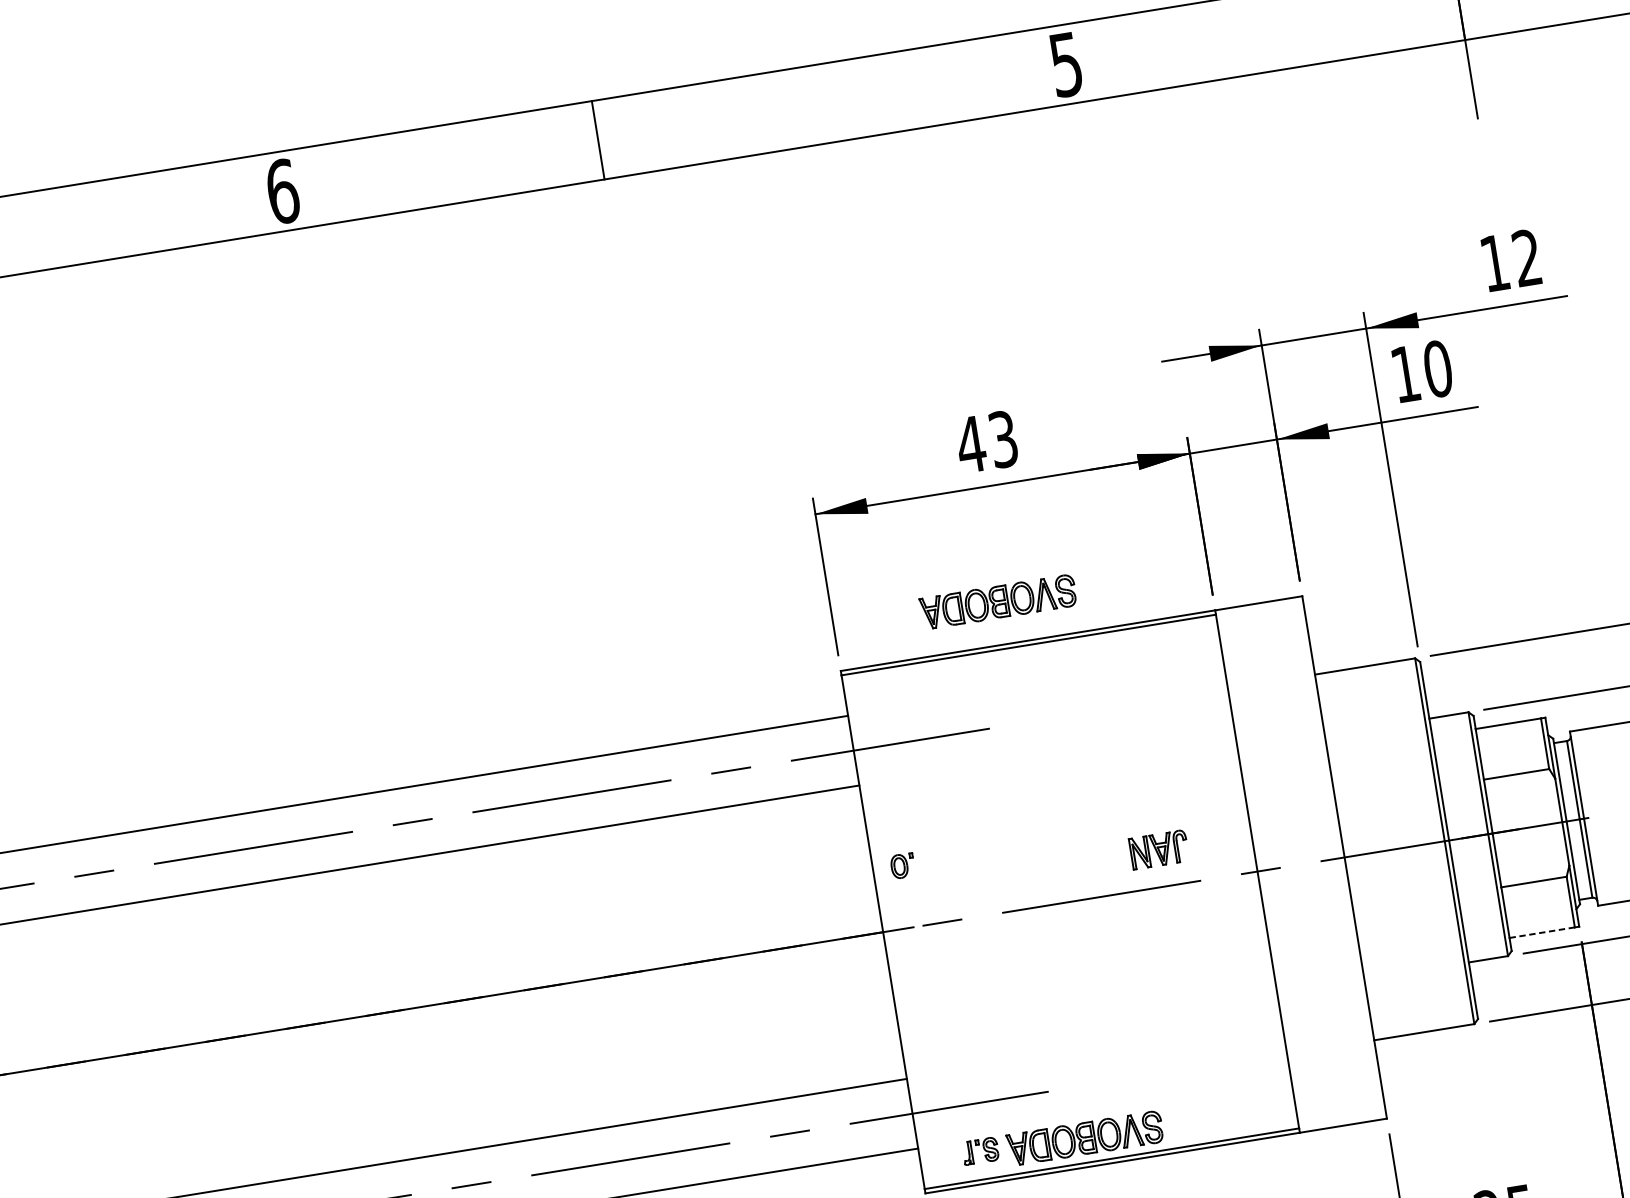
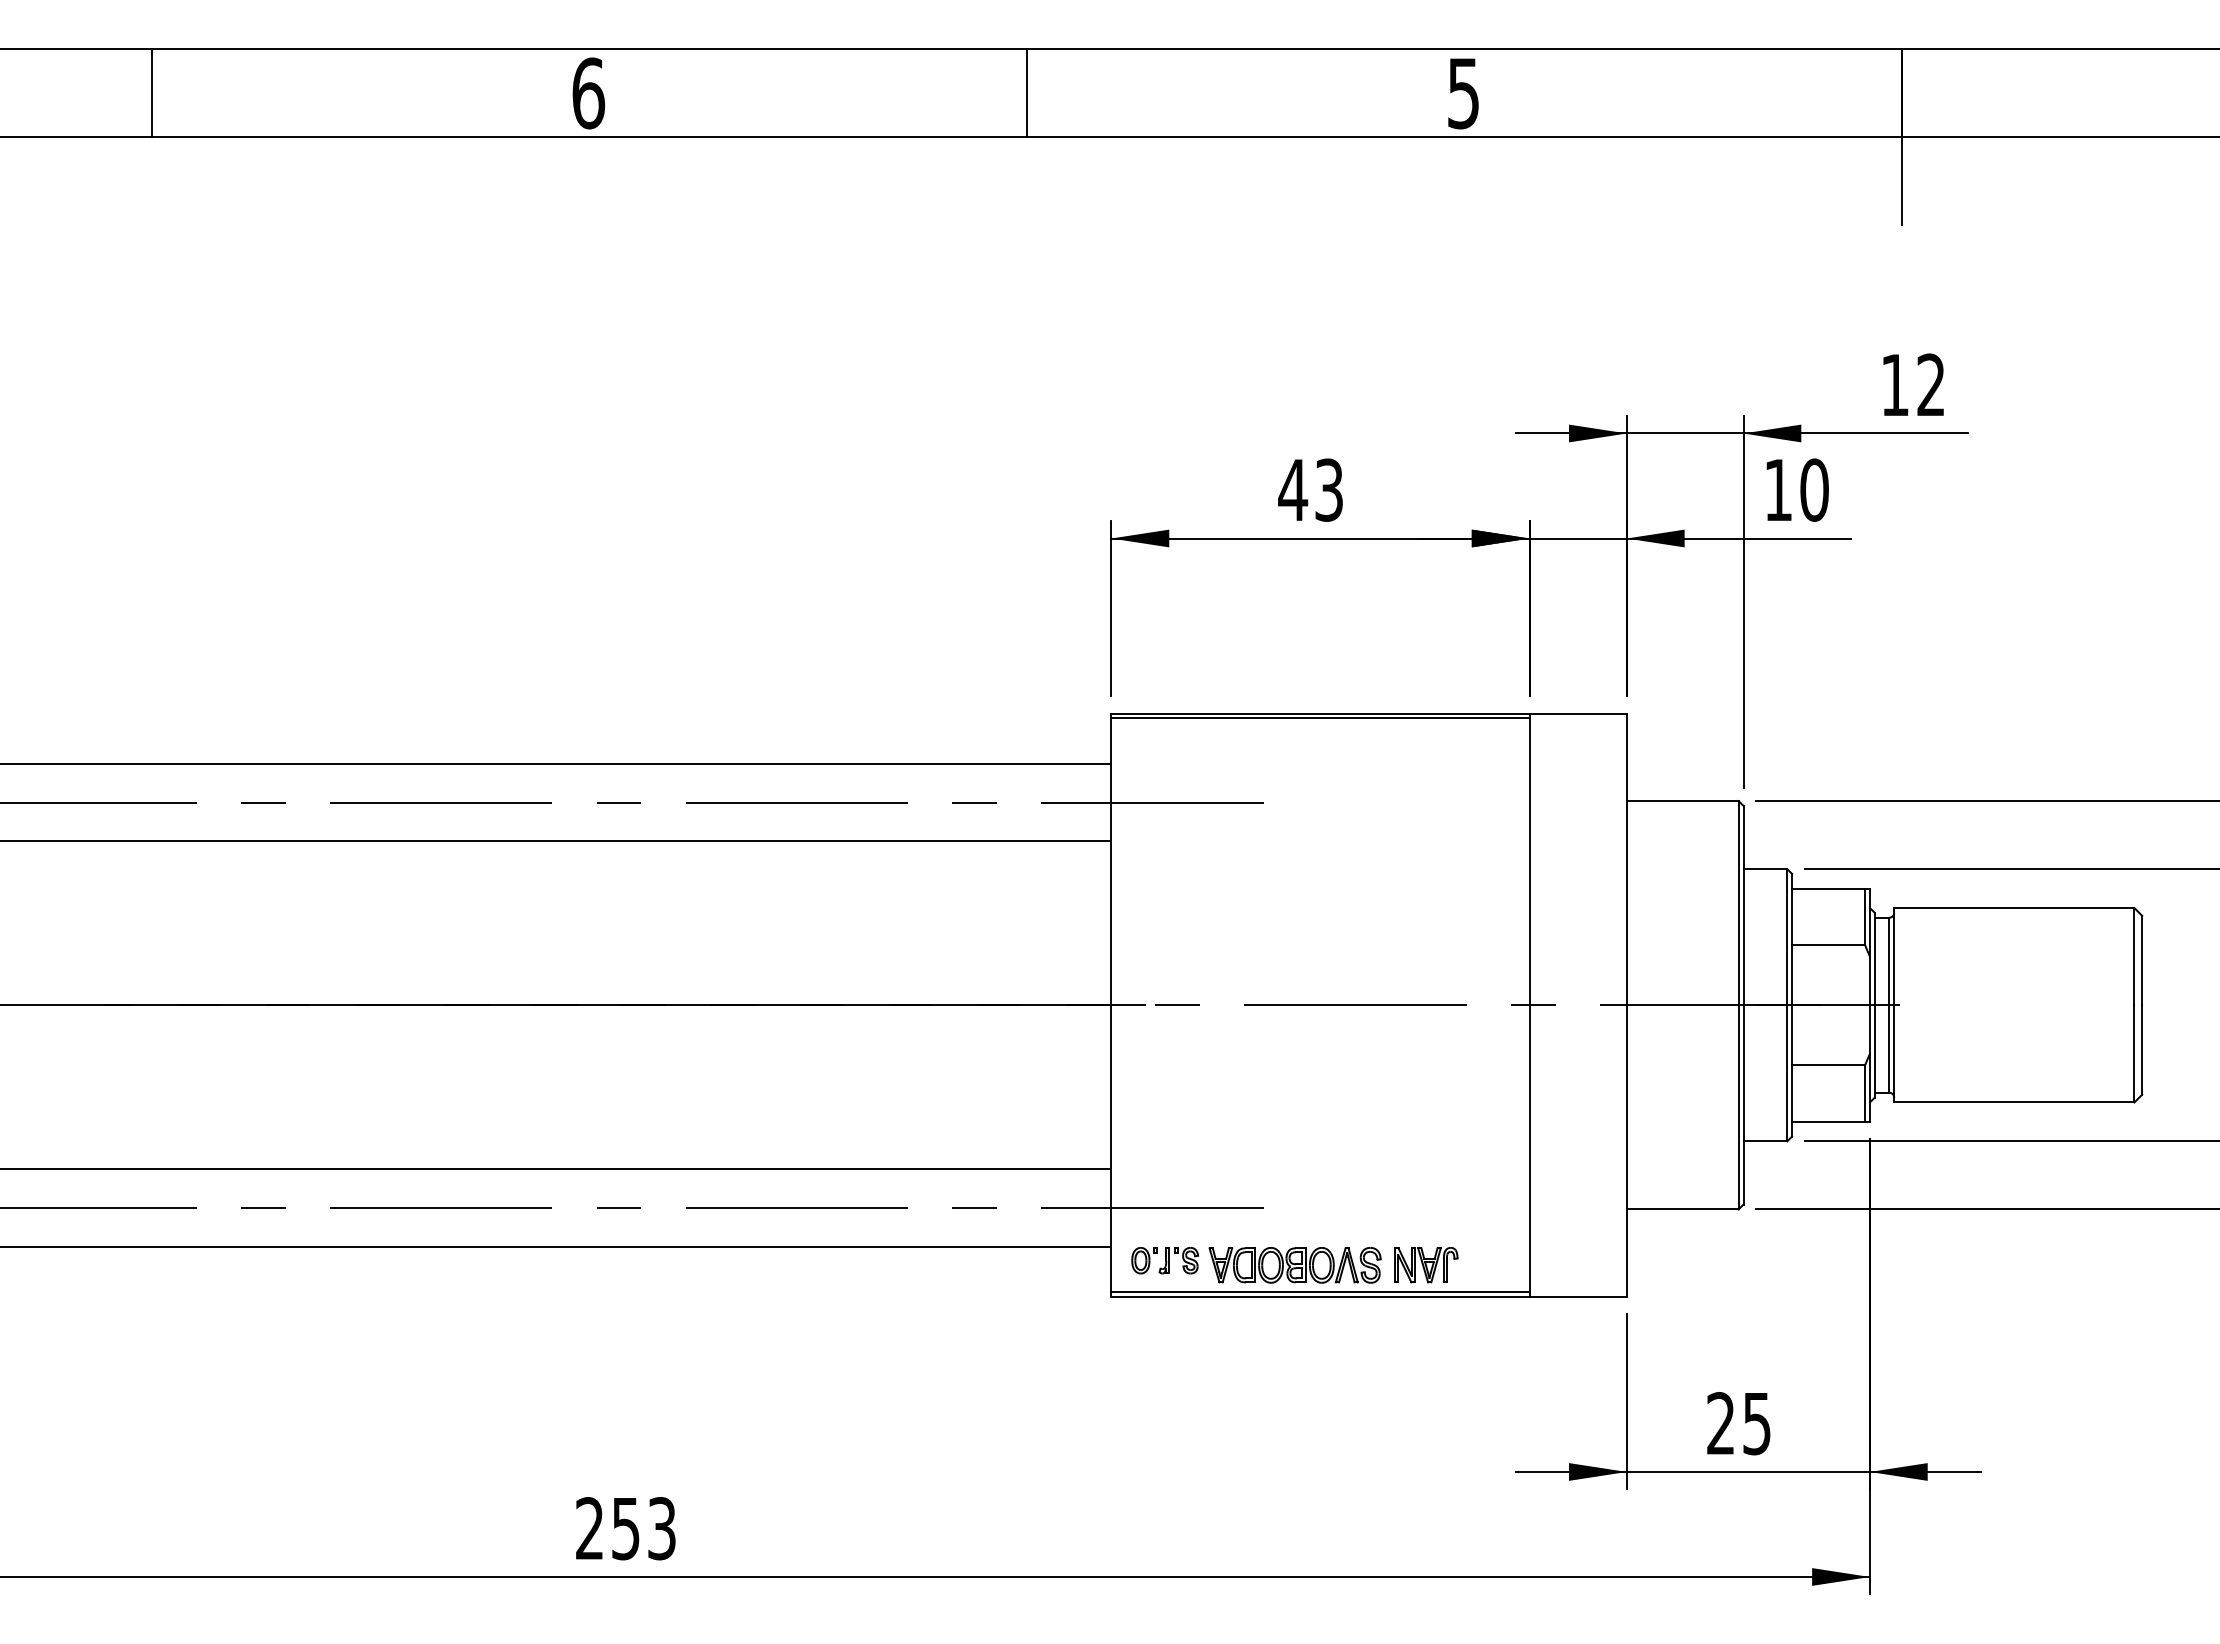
line: (597, 140) -> (1026, 93), moved
part: (997, 602) -> (1294, 666), removed
part: (1159, 850) -> (1426, 1265), moved
part: (902, 865) -> (1144, 1260), moved
line: (1542, 932) -> (1829, 1121), dashed -> solid

